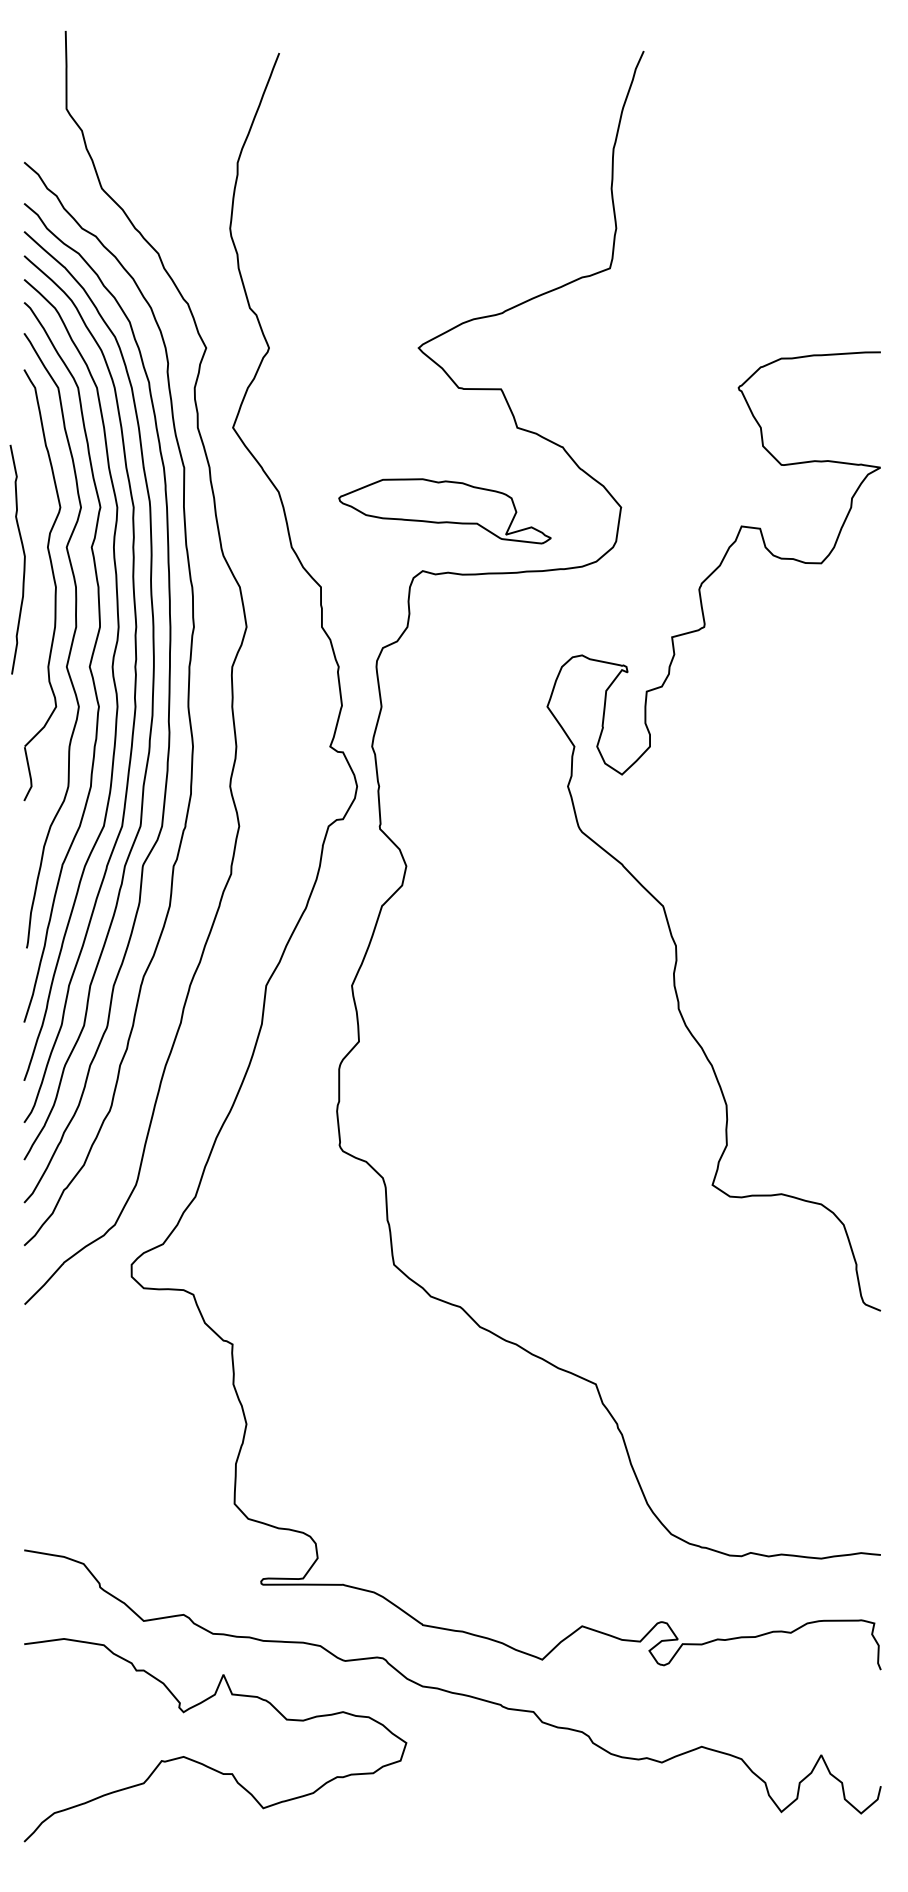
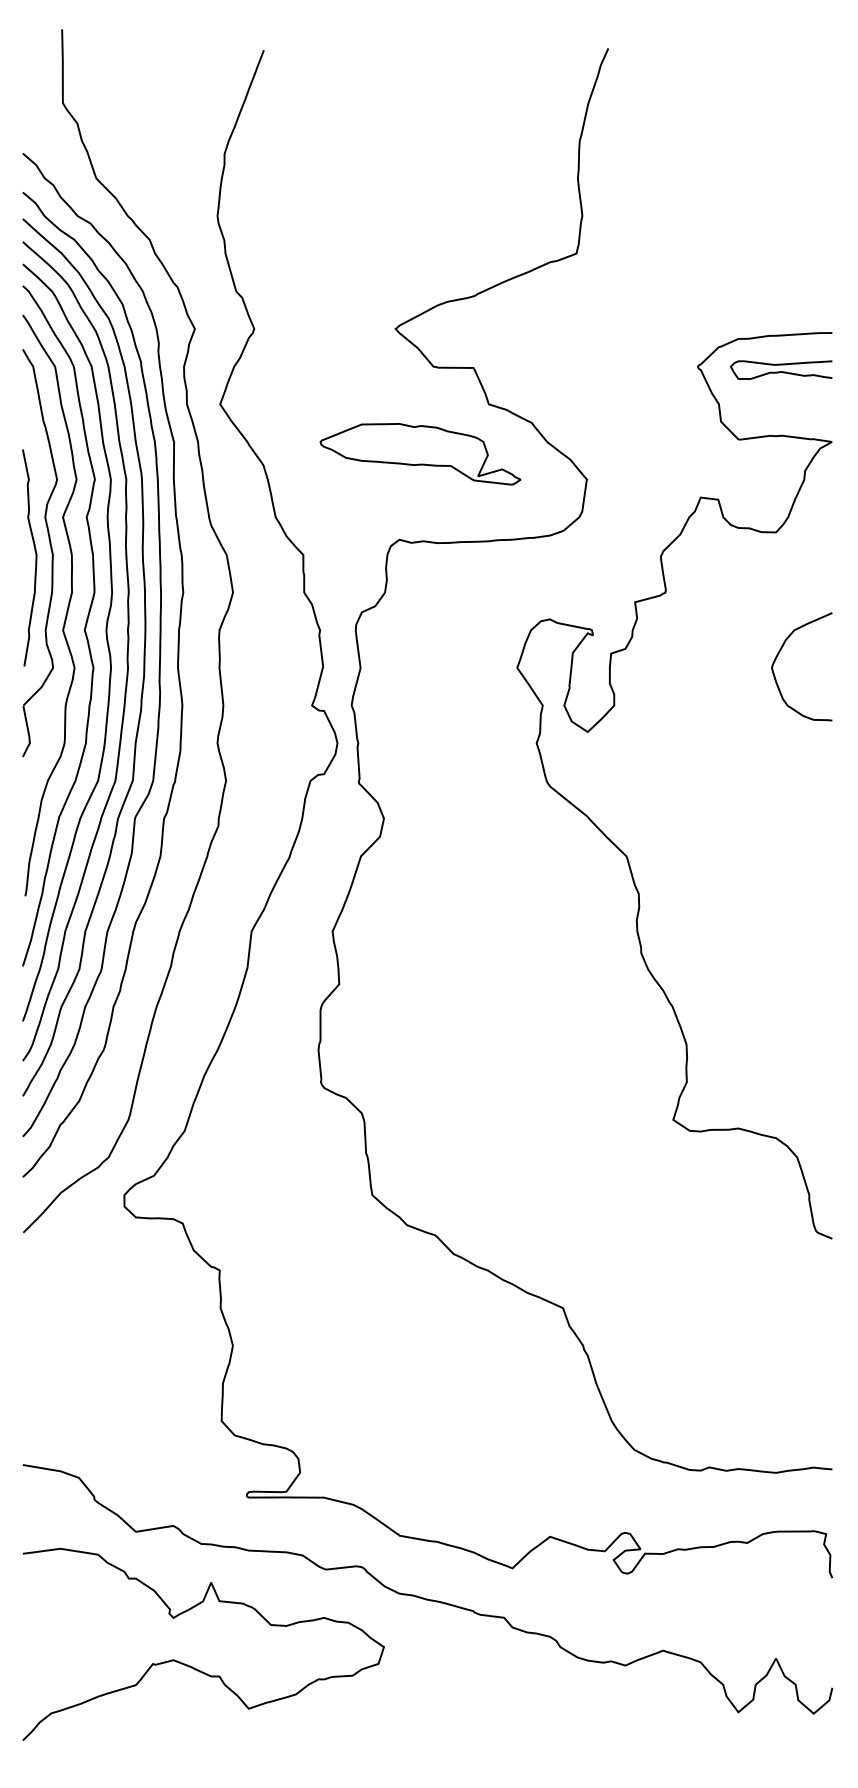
curve: (827, 393) -> (781, 371), added
part: (445, 511) -> (420, 454), moved
curve: (23, 559) -> (35, 557), moved
curve: (825, 690) -> (780, 652), added

